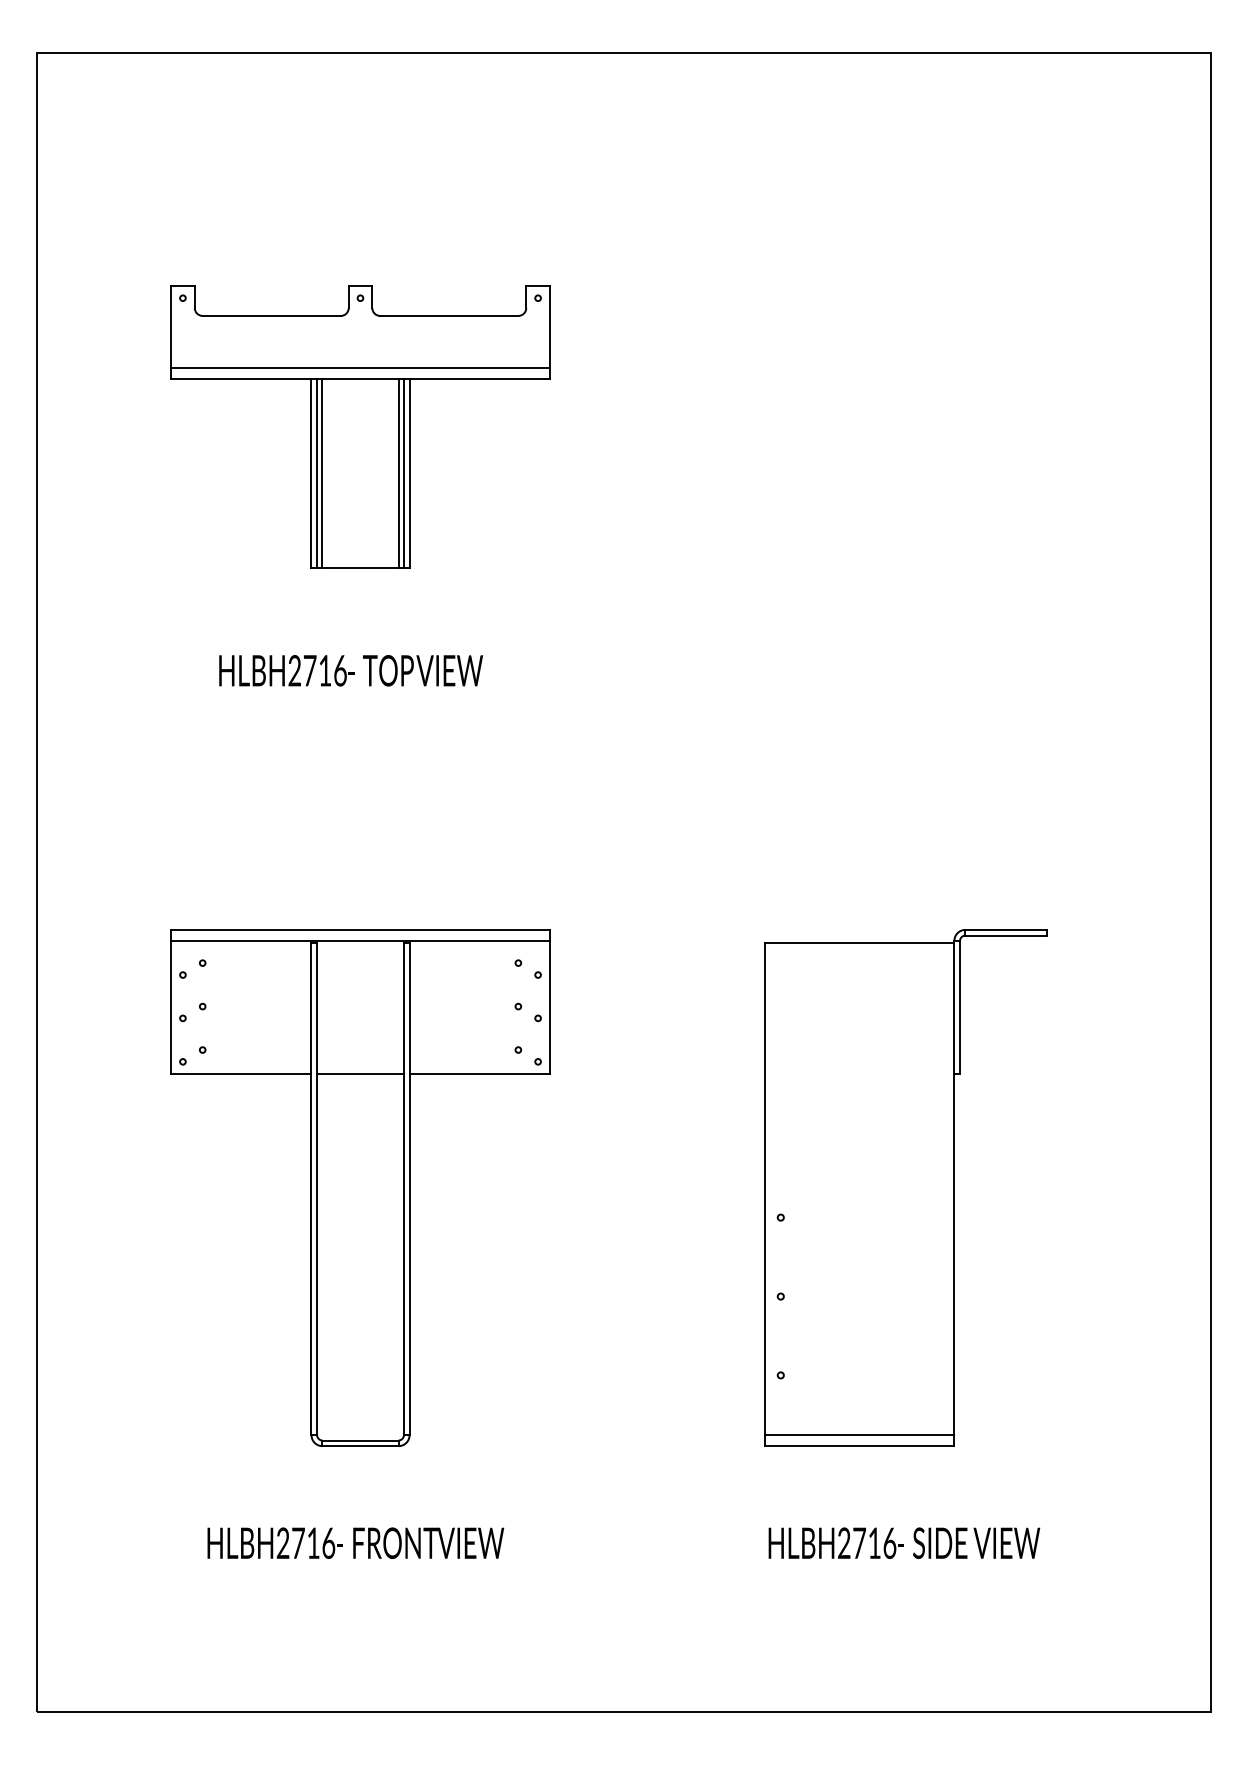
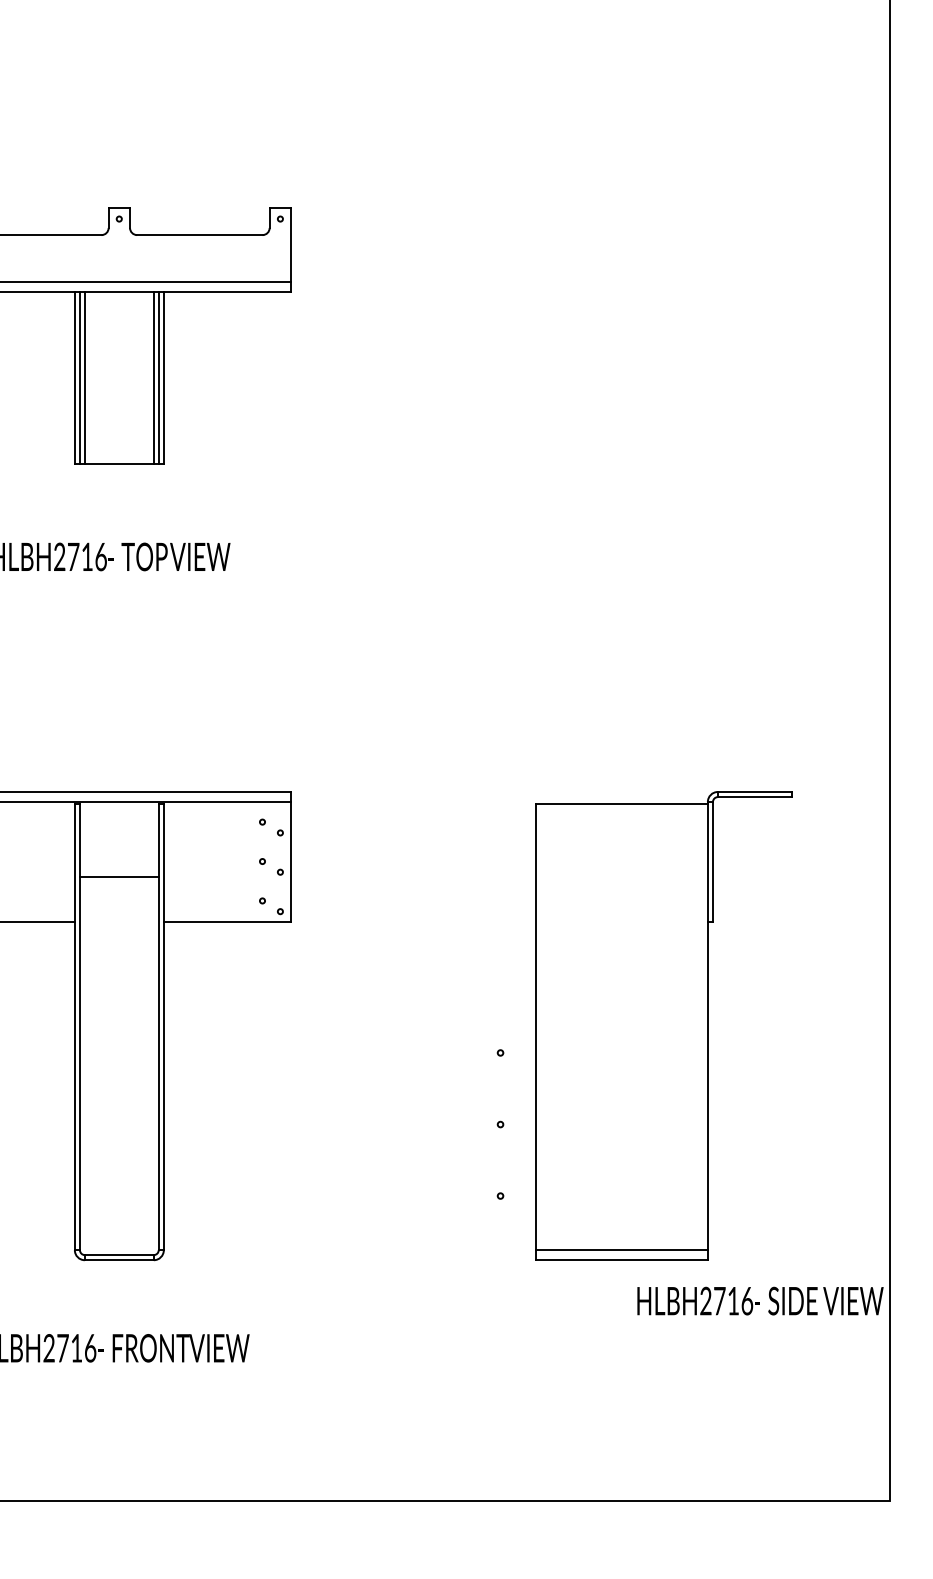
line: (360, 1073) -> (119, 876), moved
part: (905, 1187) -> (663, 1025), moved
text: (904, 1542) -> (760, 1300), moved

